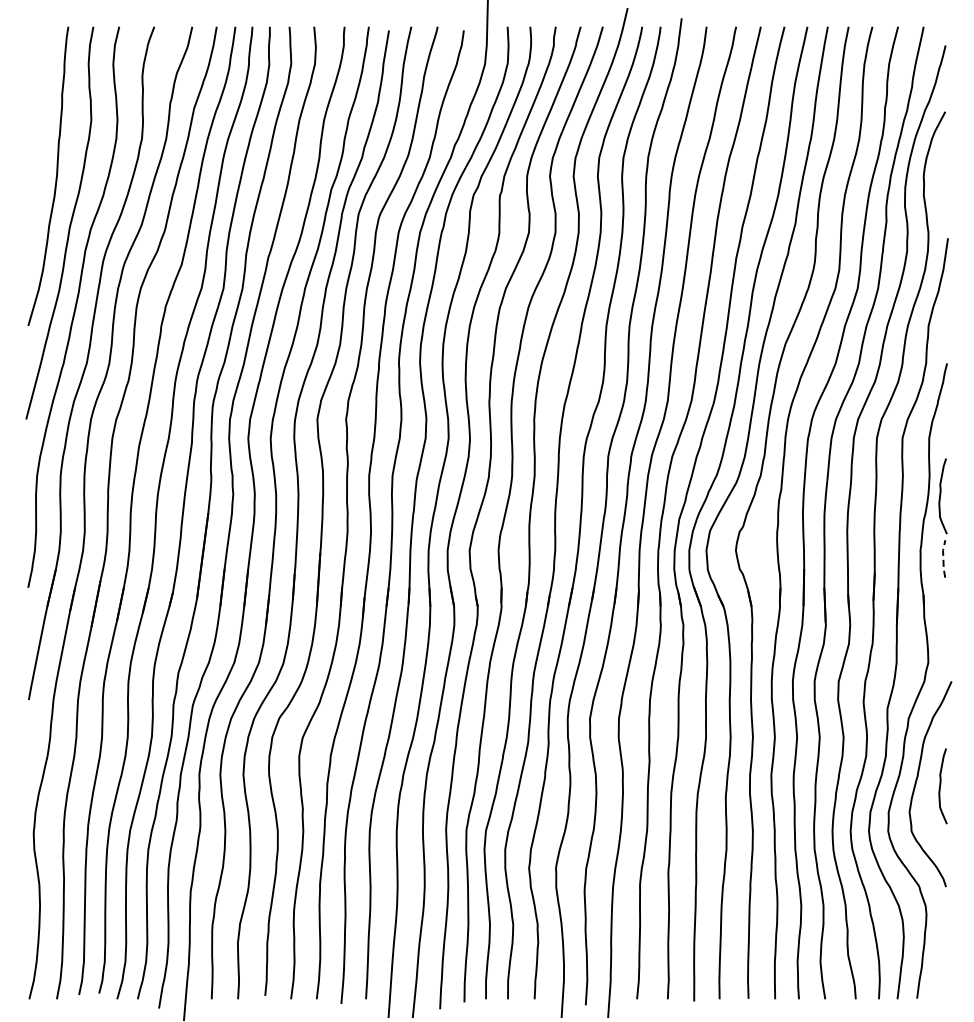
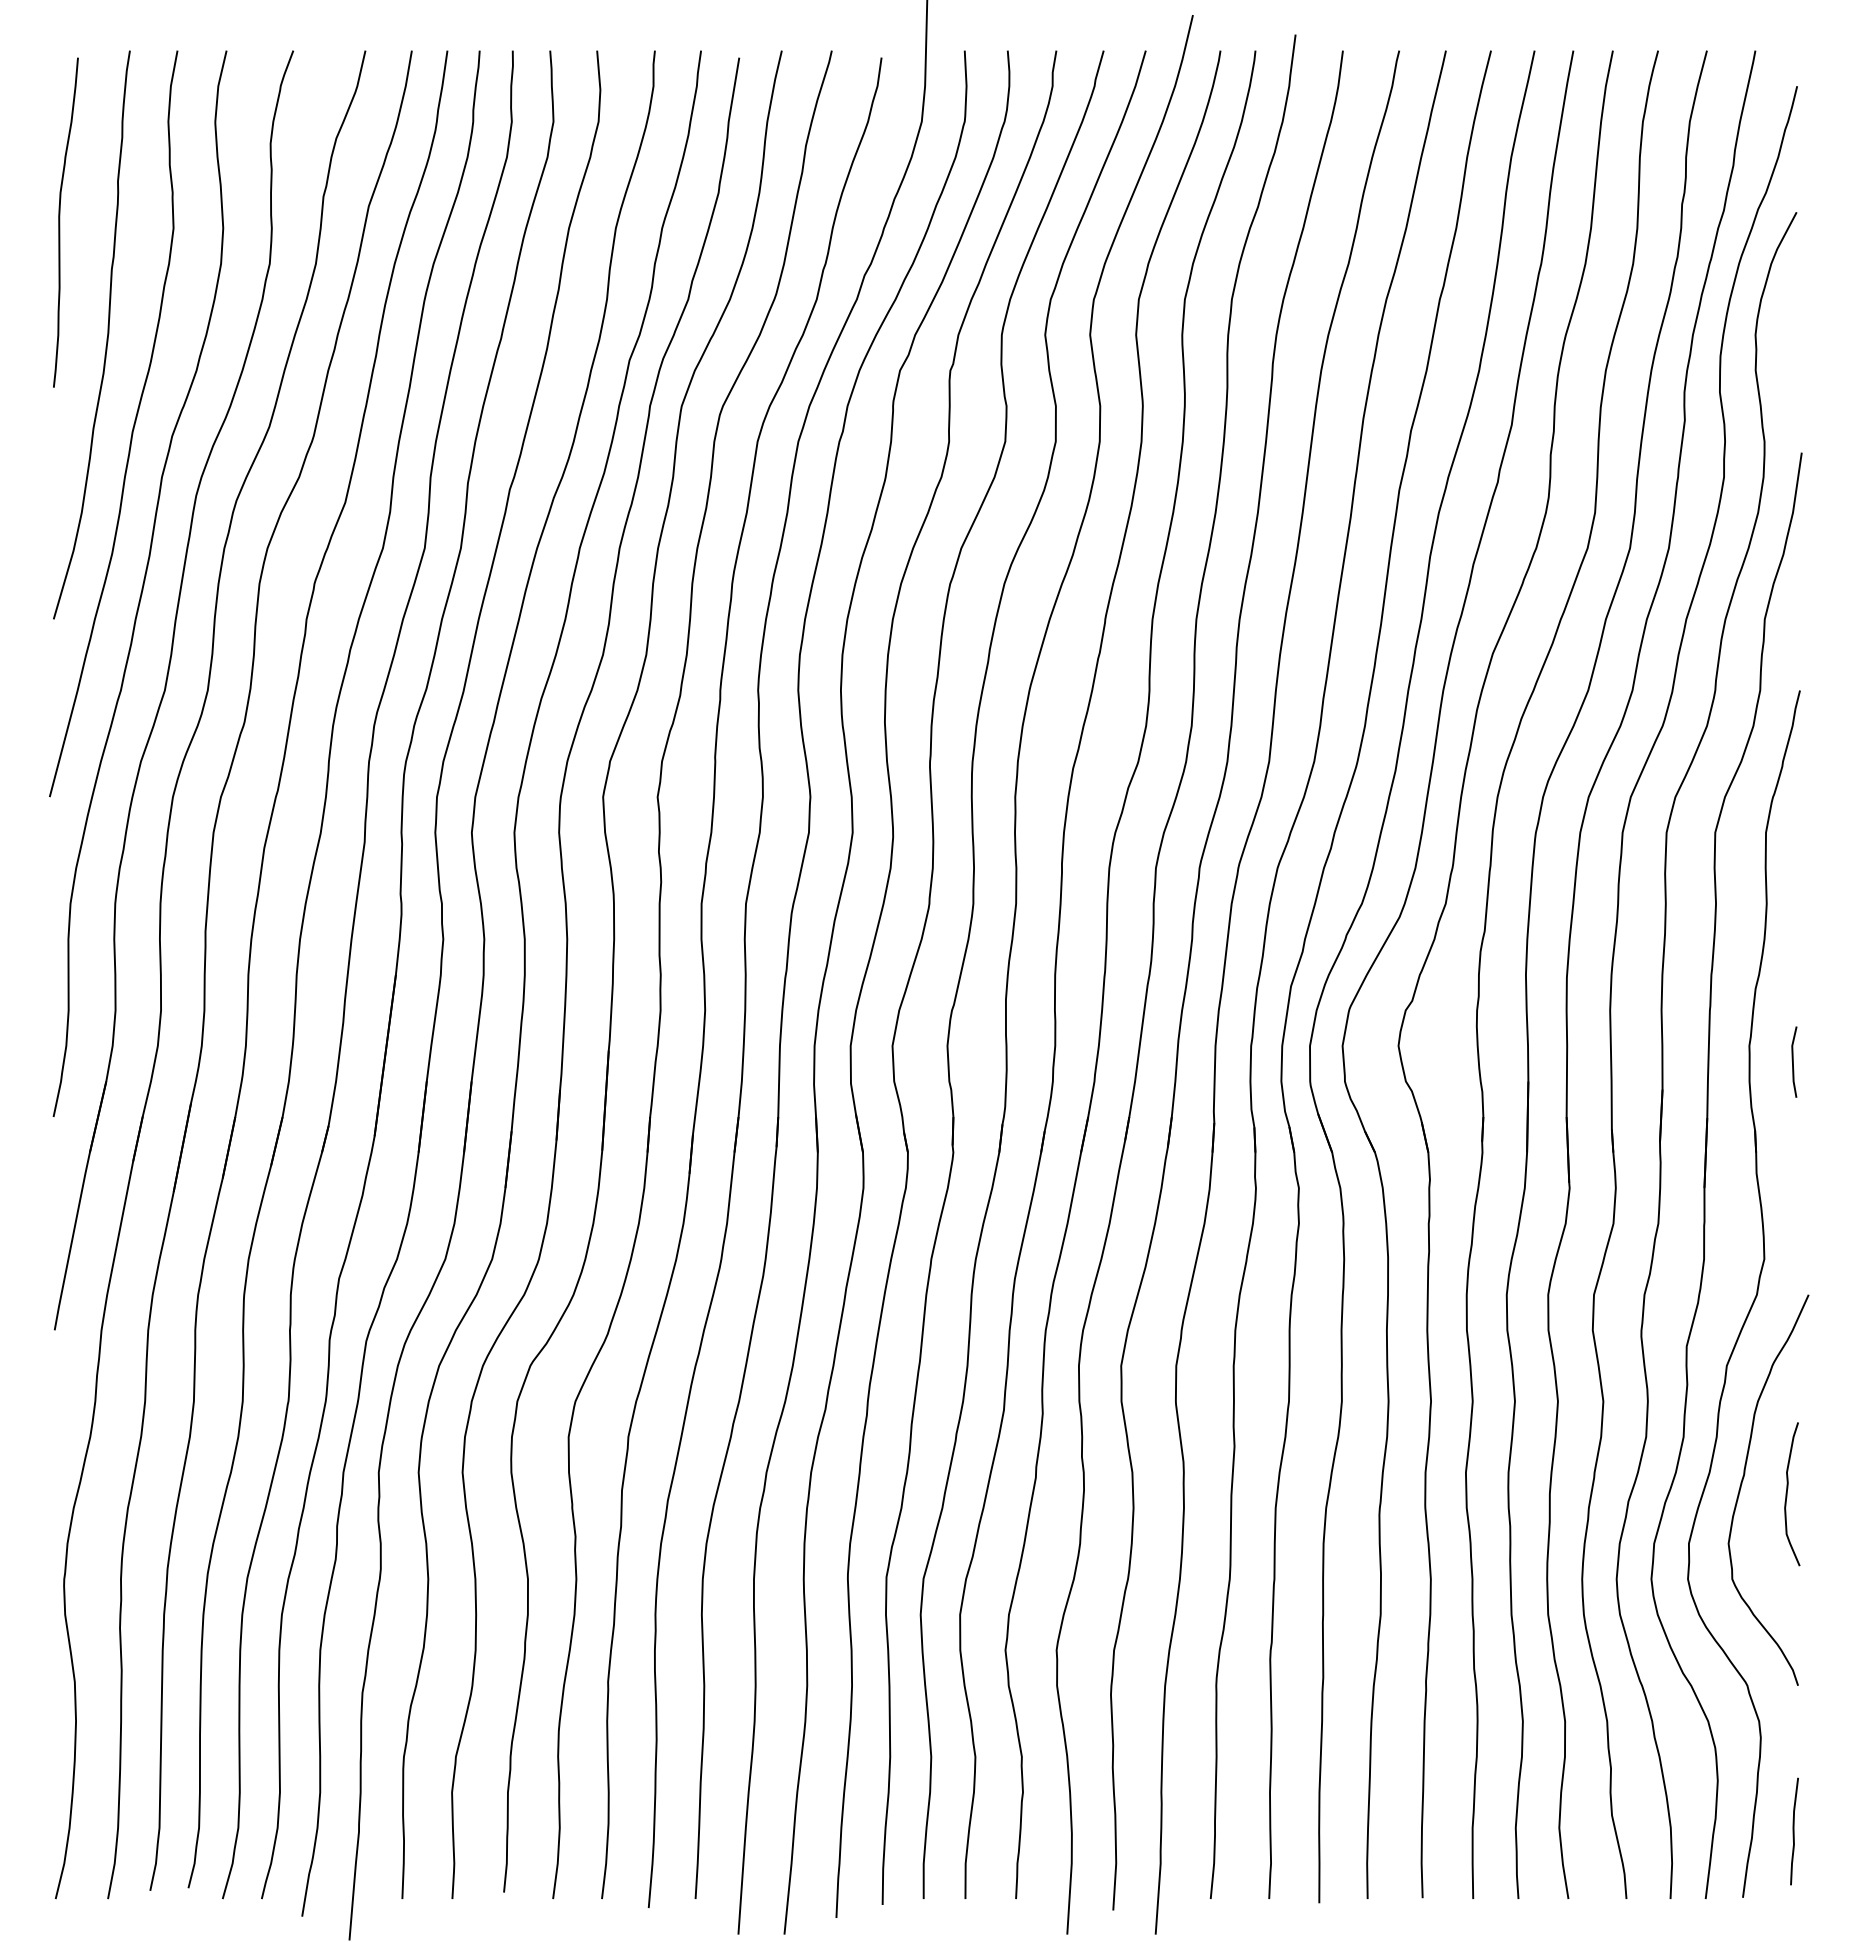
curve: (32, 116) -> (61, 221), added
curve: (941, 495) -> (1789, 941), removed
line: (943, 558) -> (1793, 1061), dashed -> solid
line: (943, 963) -> (1793, 1831), added

